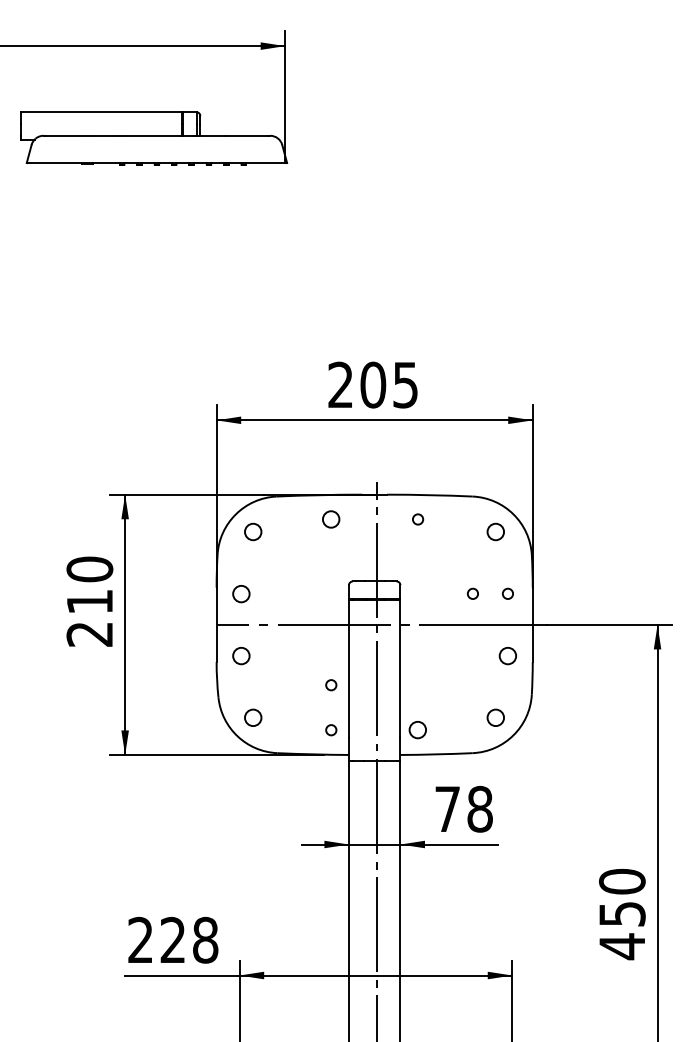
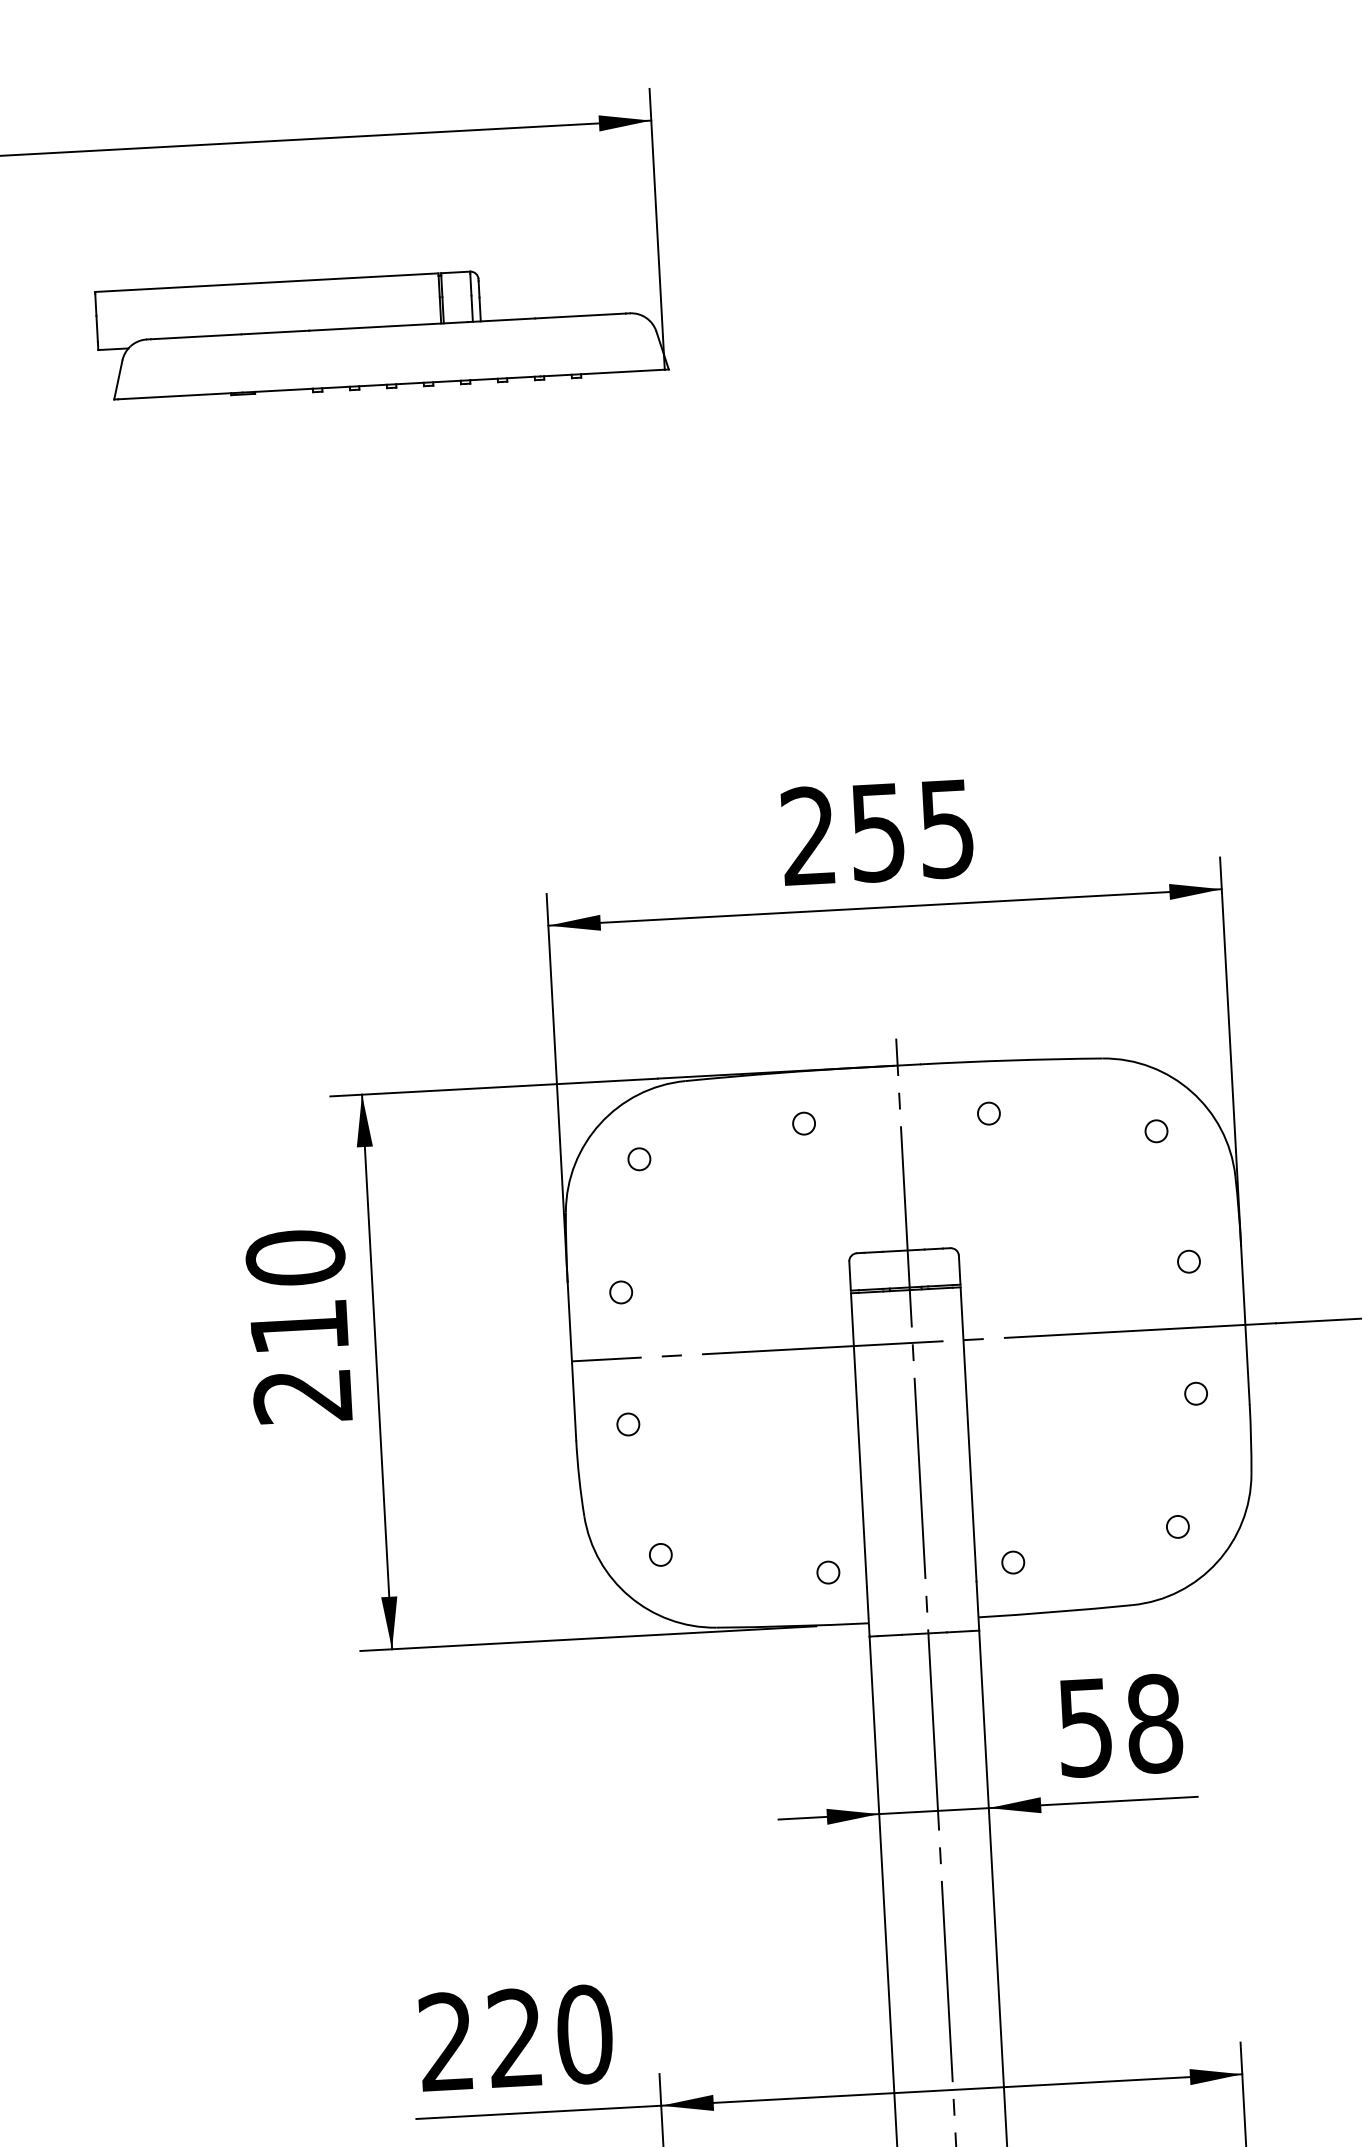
text: (373, 384) -> (878, 831), 205 -> 255
circle: (331, 519) -> (804, 1123), size x0.62
circle: (253, 531) -> (639, 1158), size x0.62
circle: (496, 531) -> (1157, 1130), size x0.62
circle: (241, 593) -> (621, 1291), size x0.62
circle: (472, 593) -> (1113, 1265), removed
circle: (241, 655) -> (628, 1423), size x0.62
circle: (507, 655) -> (1195, 1393), size x0.62
circle: (331, 685) -> (823, 1477), removed
circle: (253, 717) -> (661, 1554), size x0.62
circle: (496, 717) -> (1178, 1526), size x0.62
circle: (418, 730) -> (1014, 1563), size x0.62
text: (447, 809) -> (1085, 1728), 78 -> 58
text: (205, 940) -> (584, 2035), 228 -> 220

